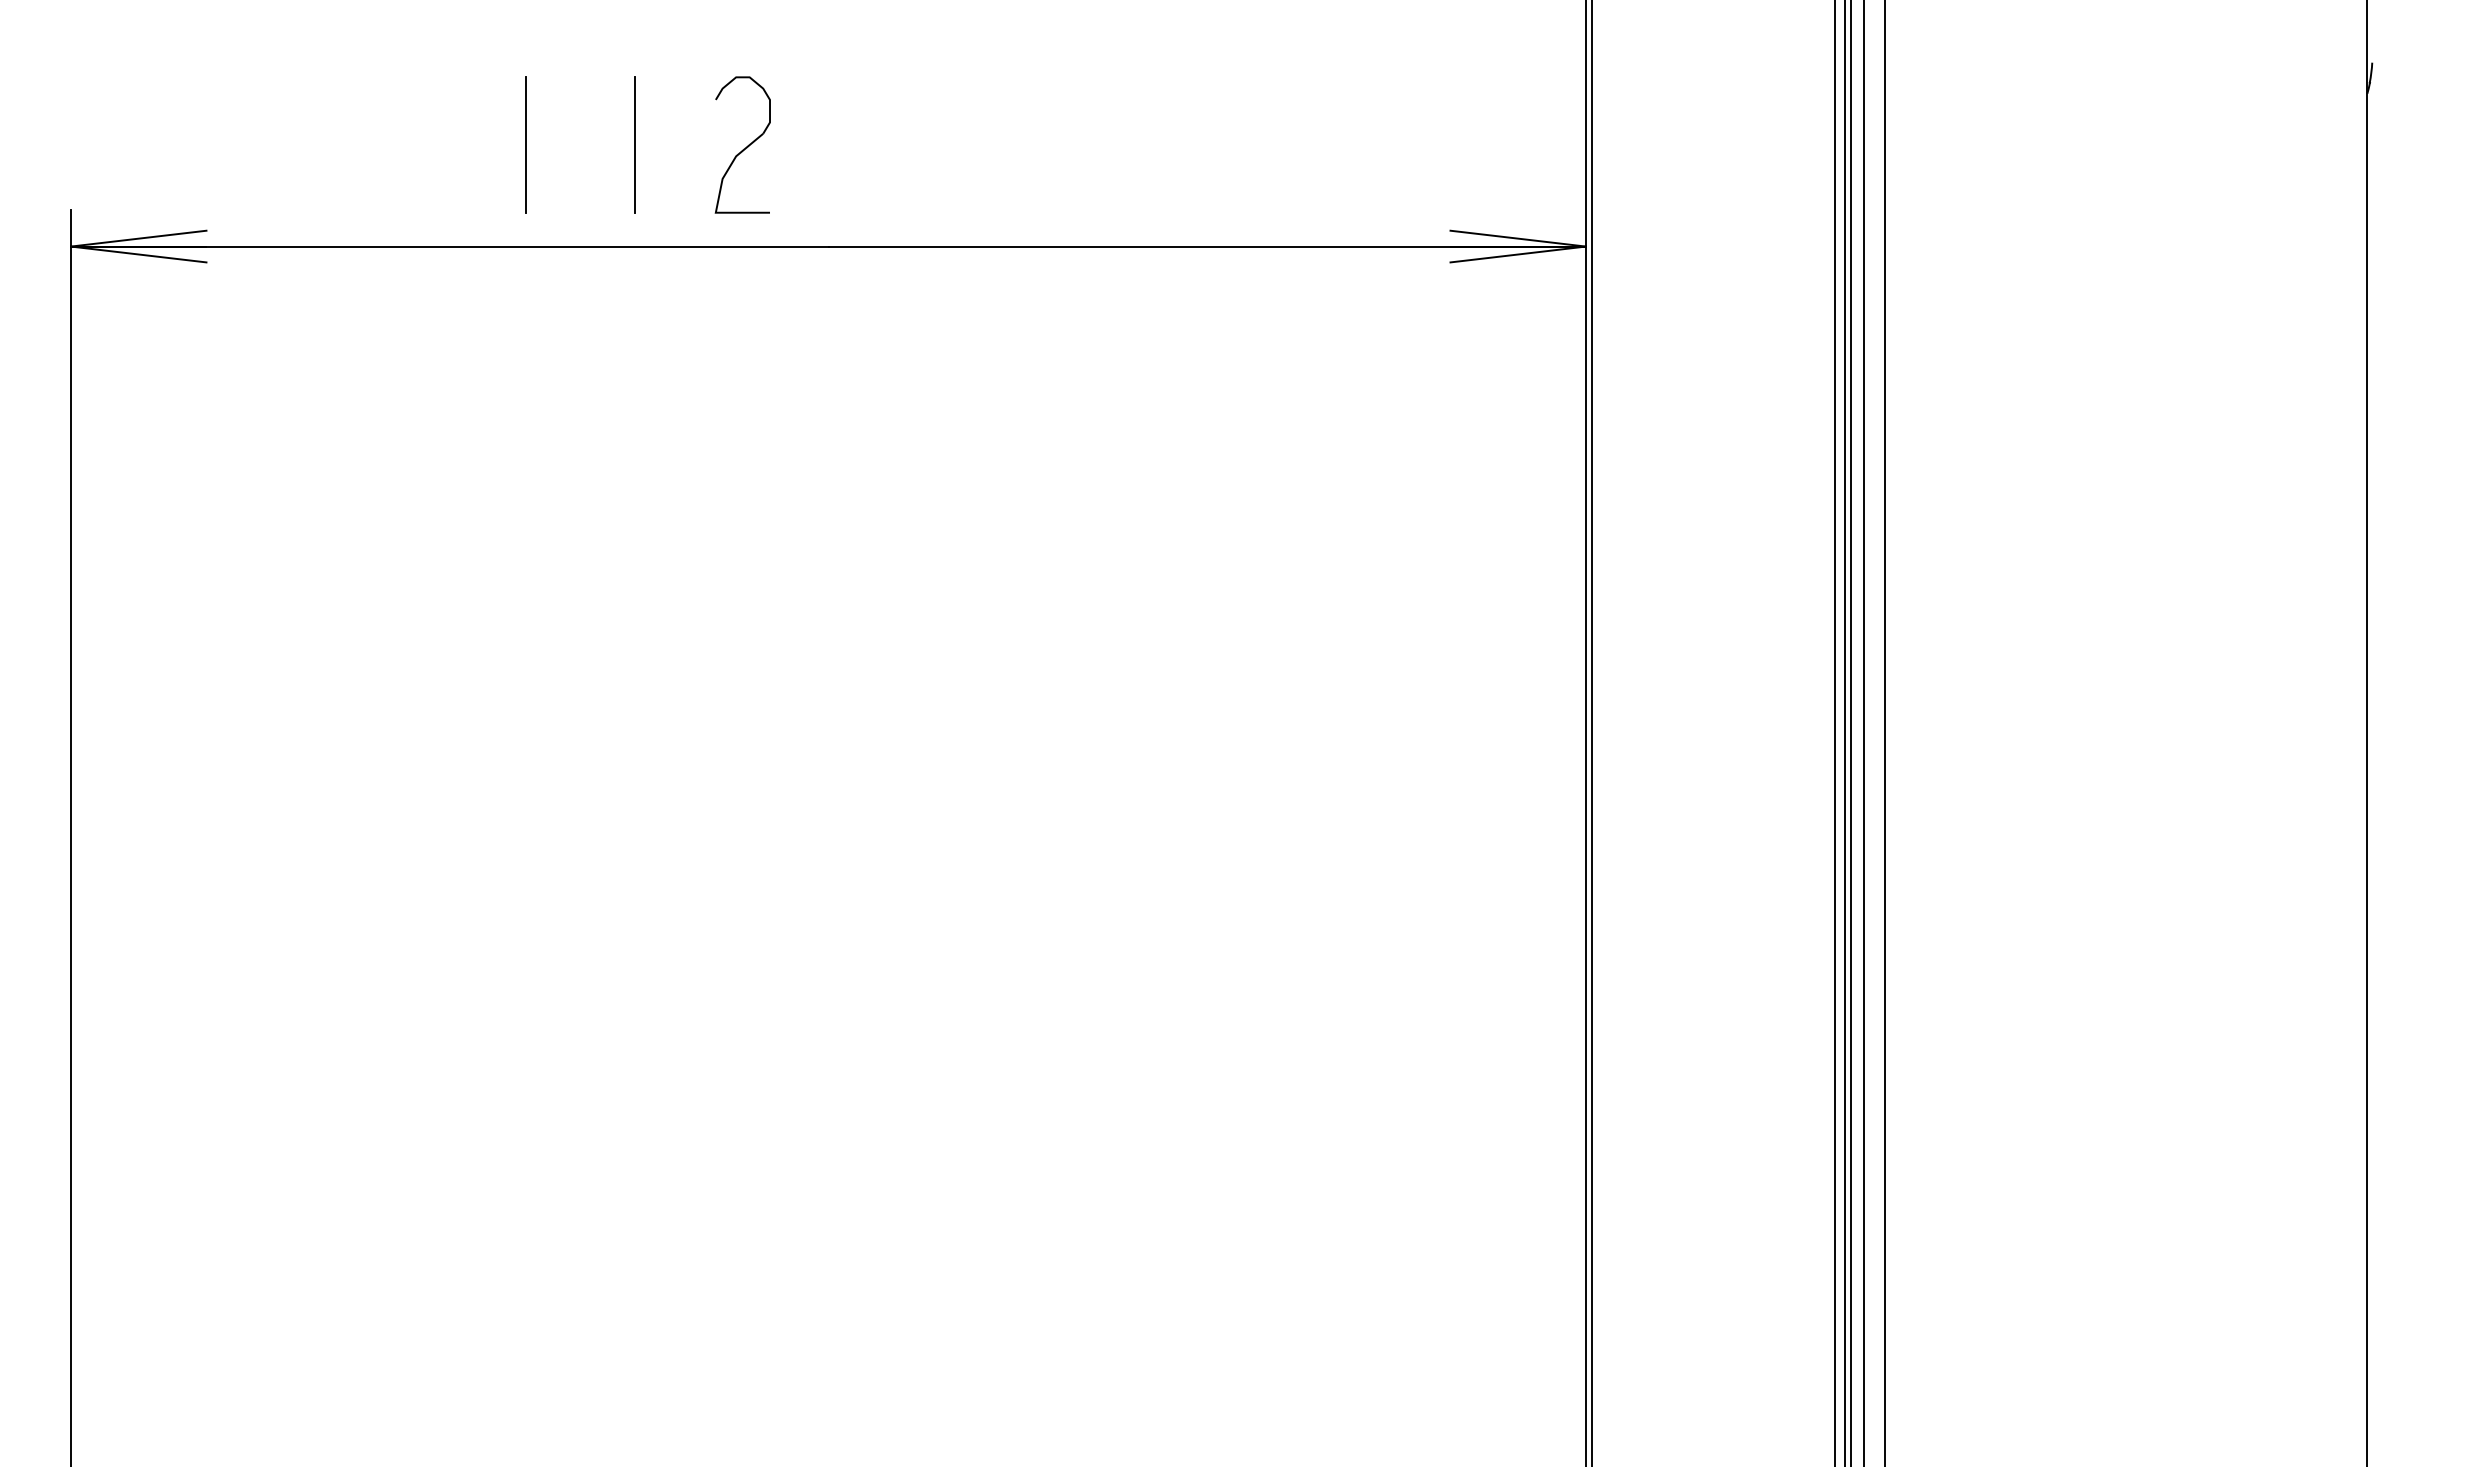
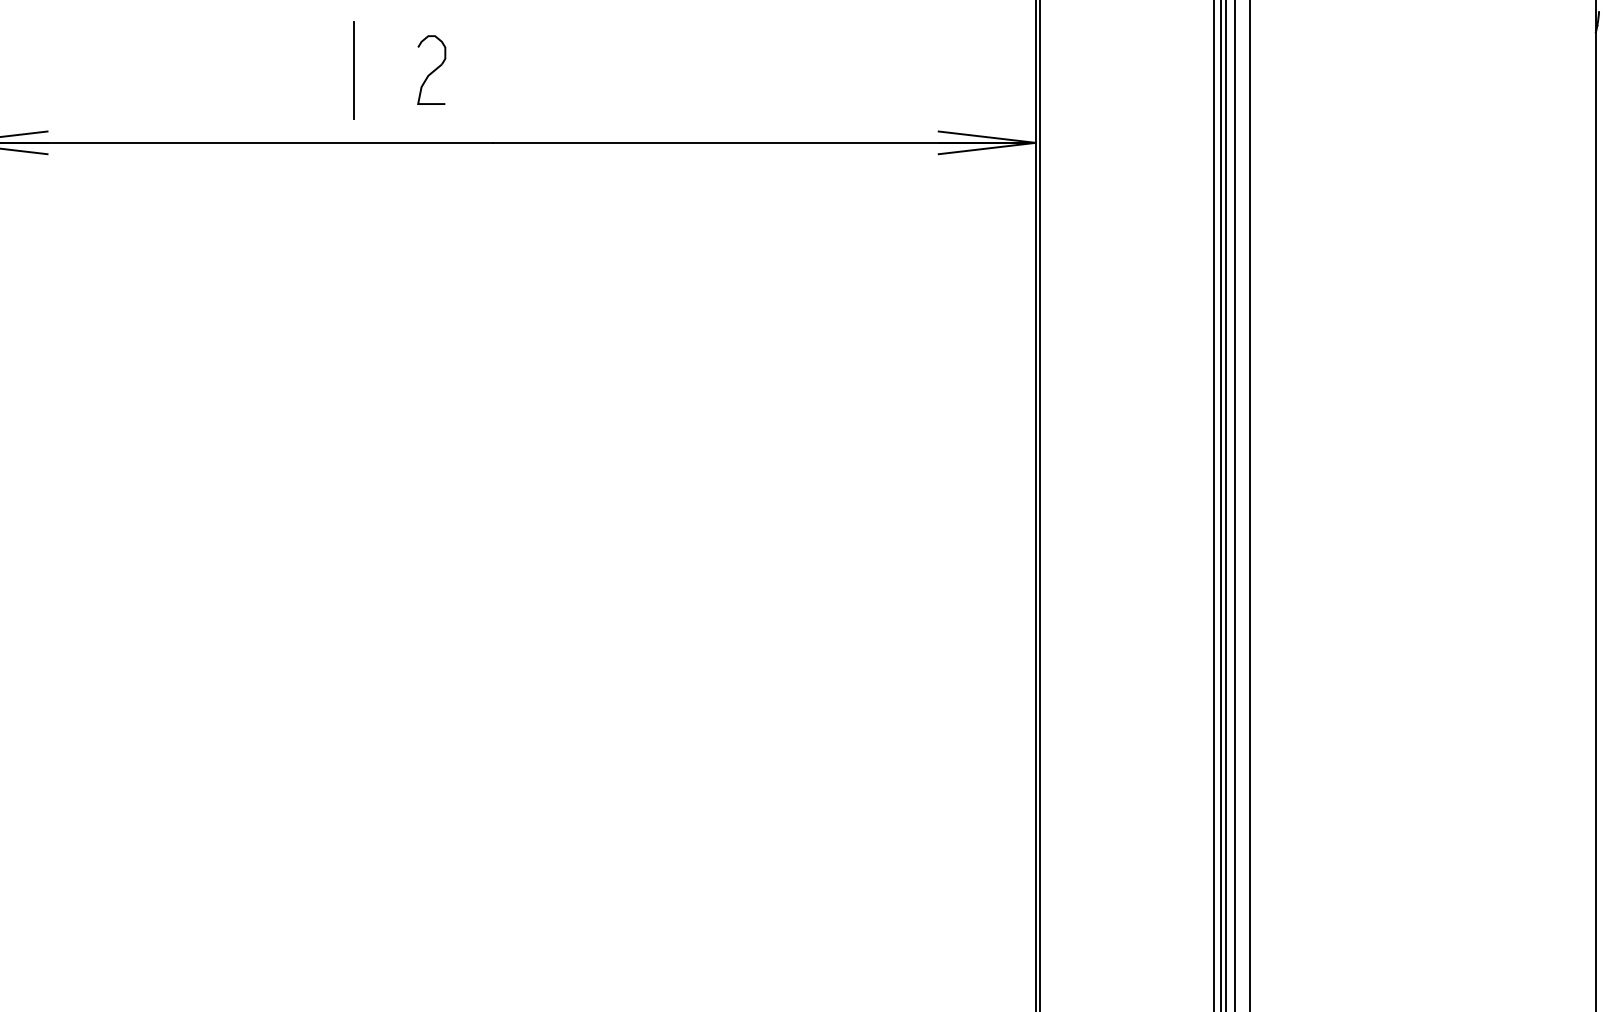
line: (526, 144) -> (276, 69), removed
part: (742, 144) -> (431, 69), size x0.7

